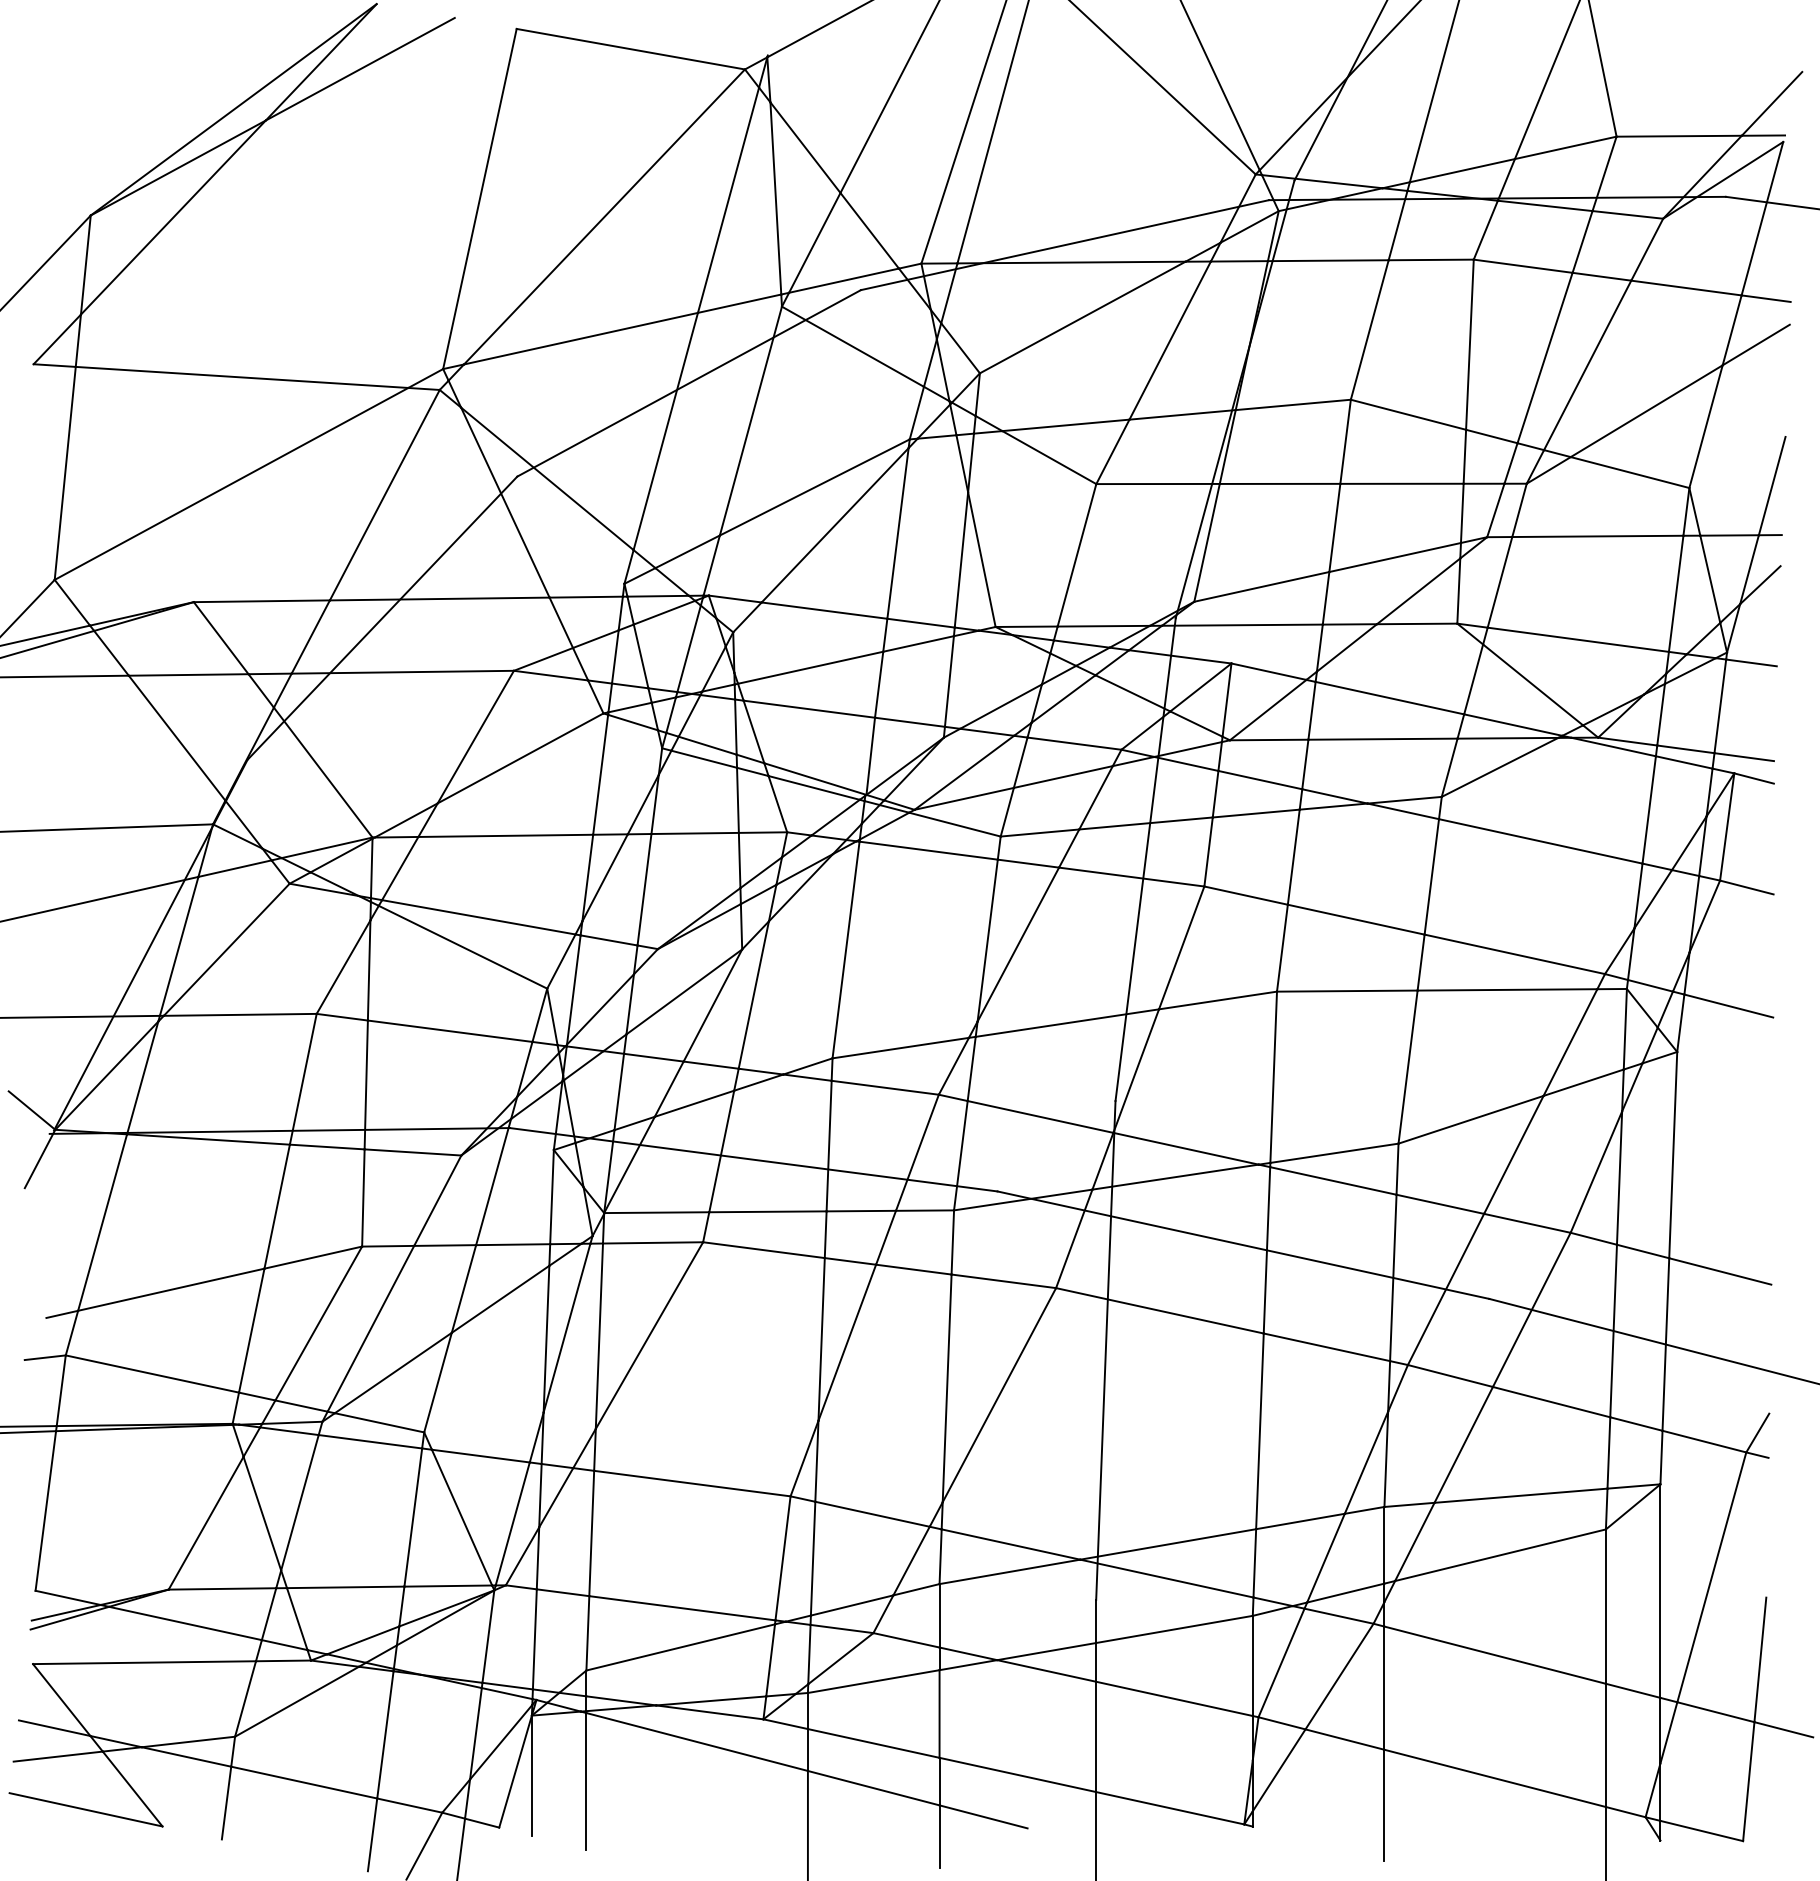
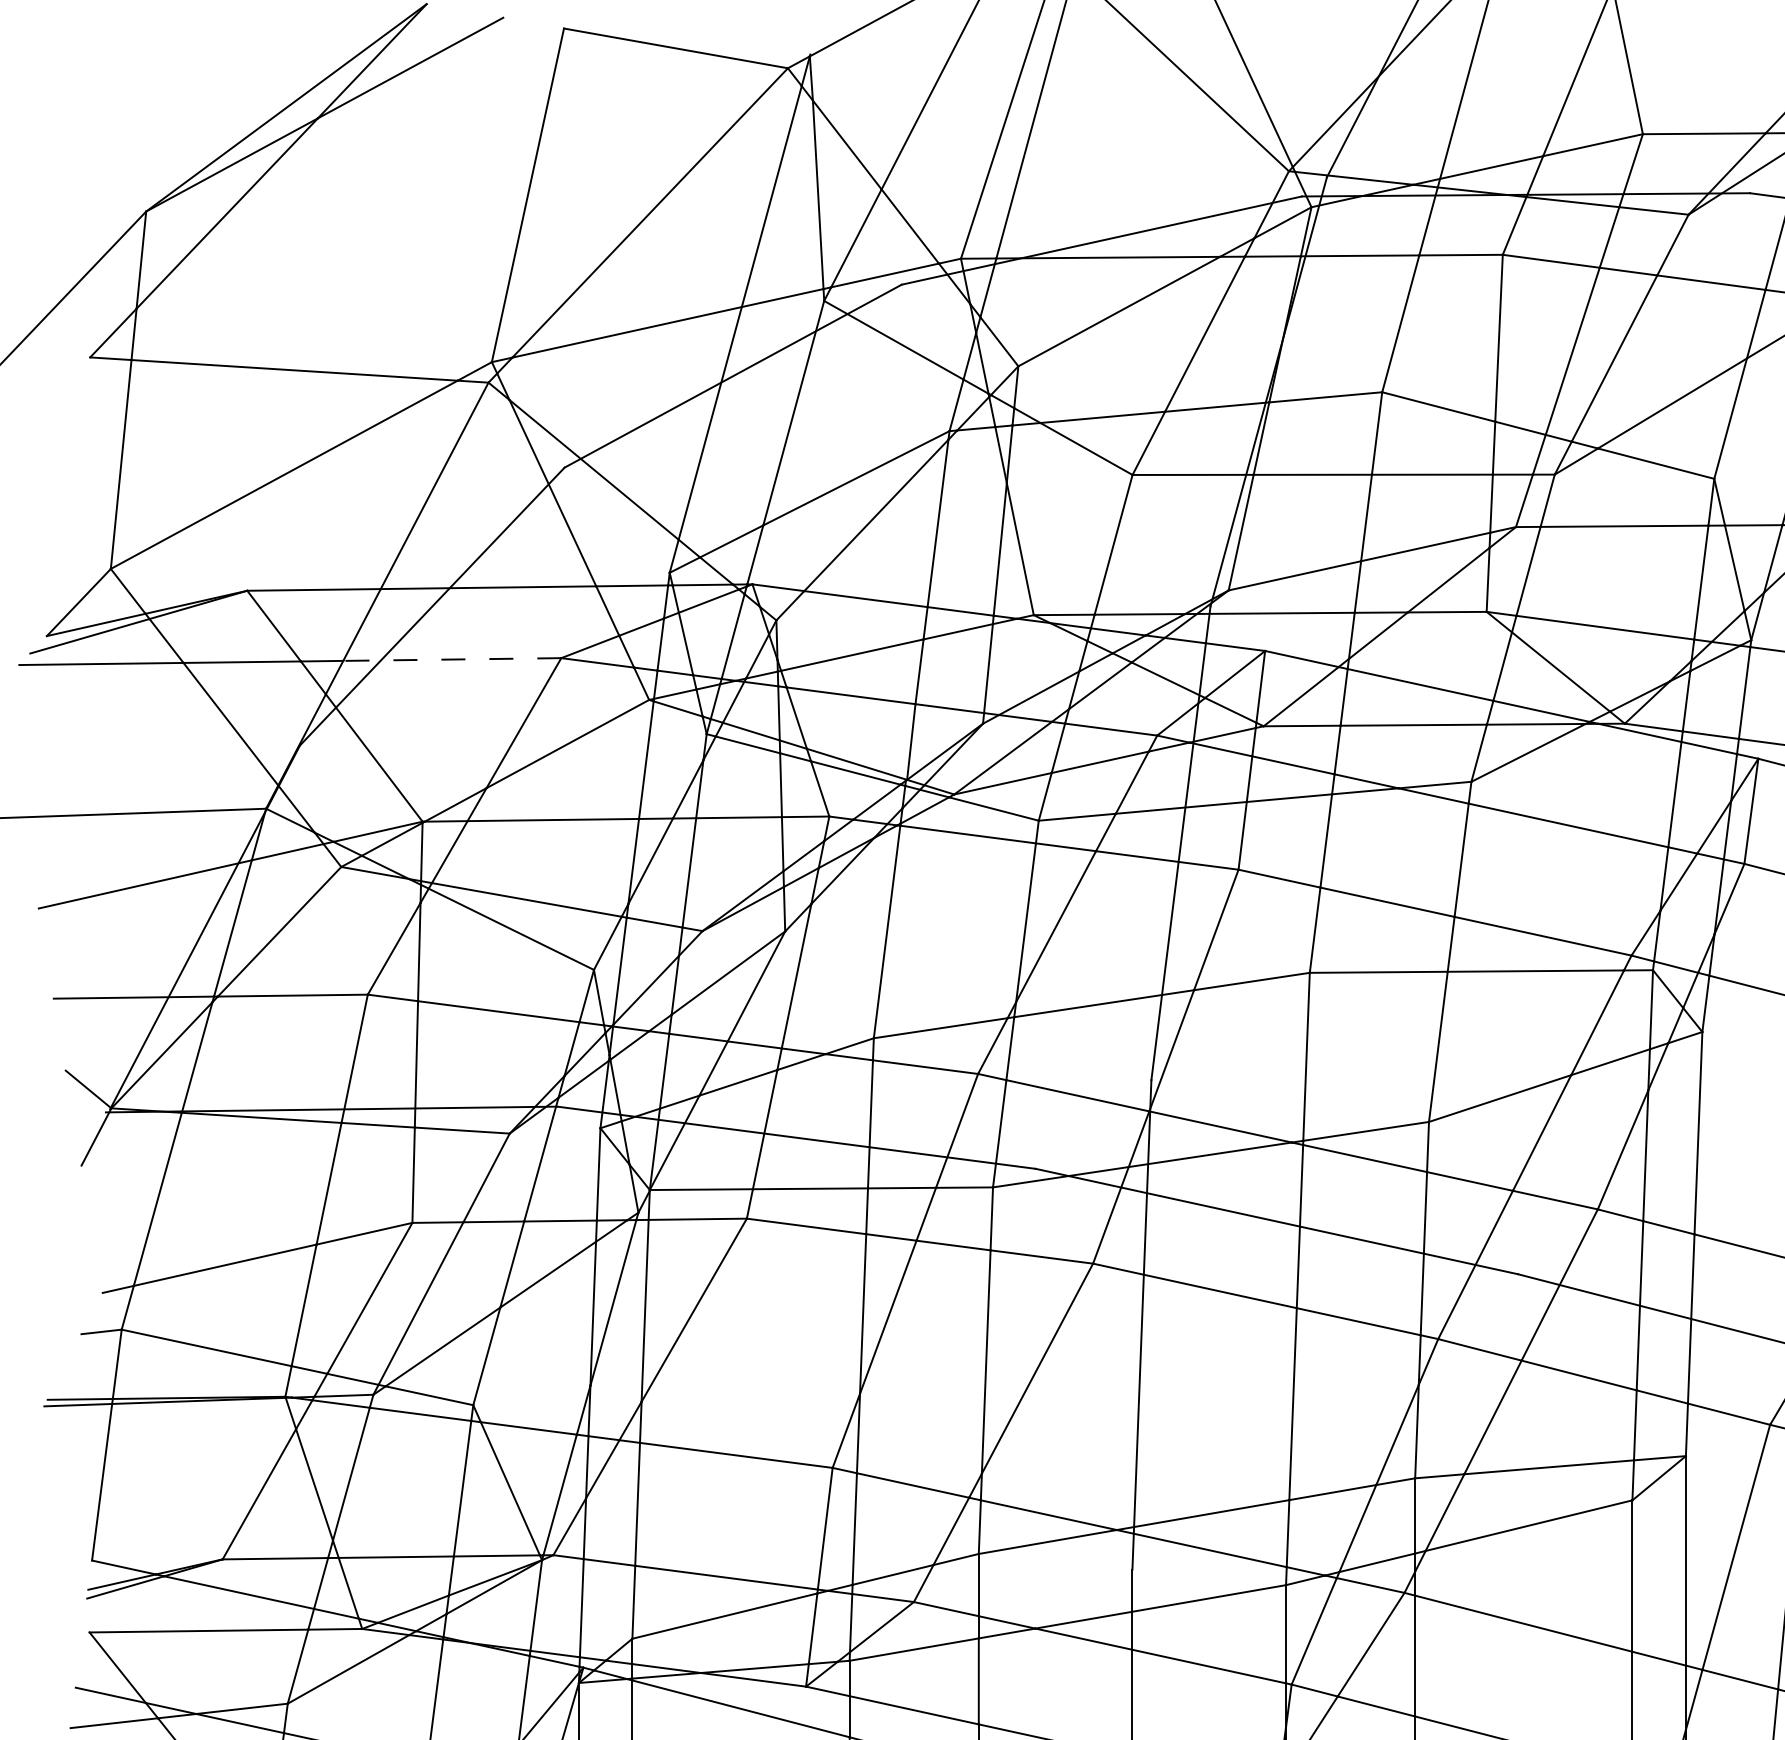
line: (402, 672) -> (451, 659), solid -> dashed

